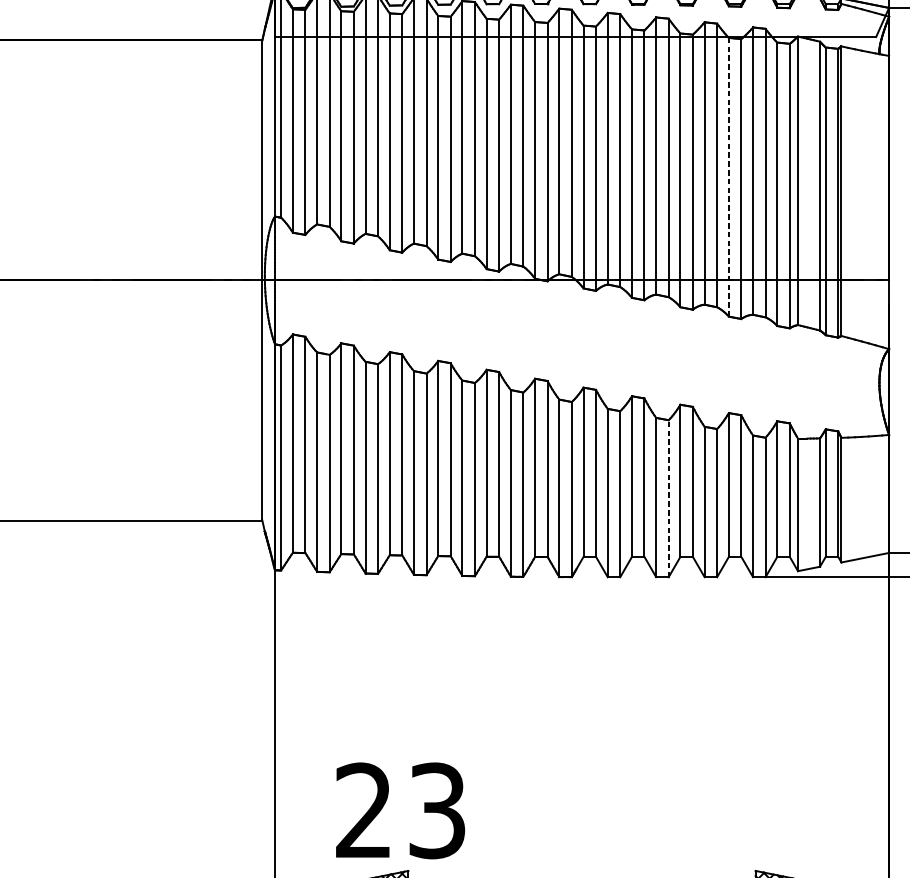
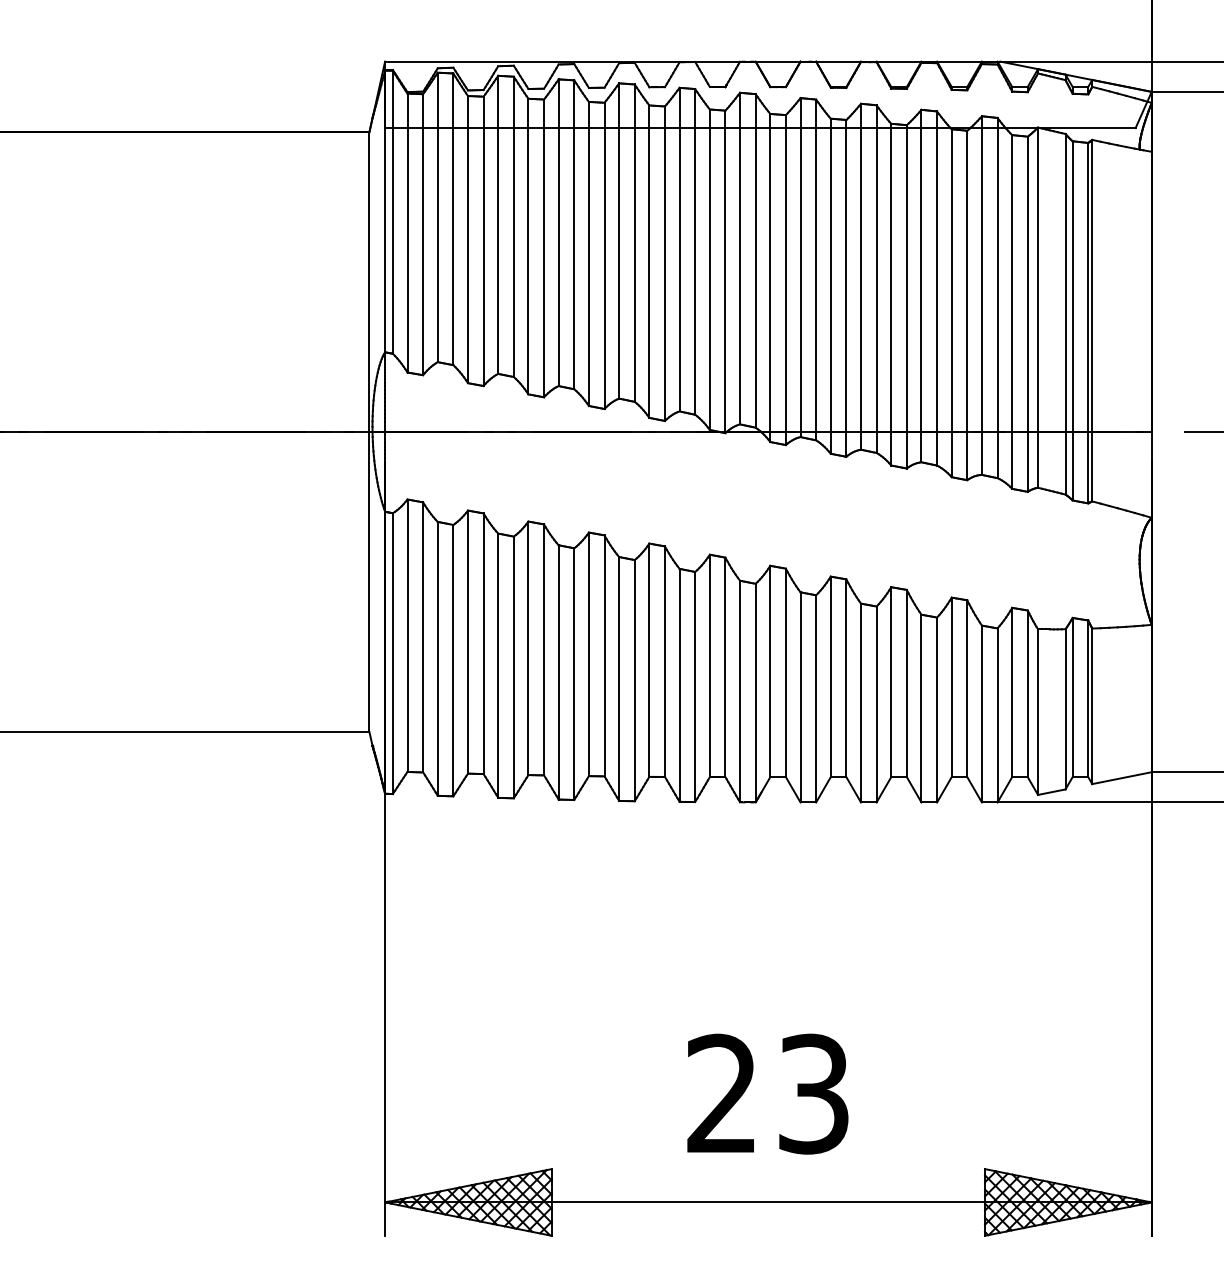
line: (728, 177) -> (951, 303), dashed -> solid
line: (668, 498) -> (876, 704), dashed -> solid
text: (400, 810) -> (767, 1093), moved

